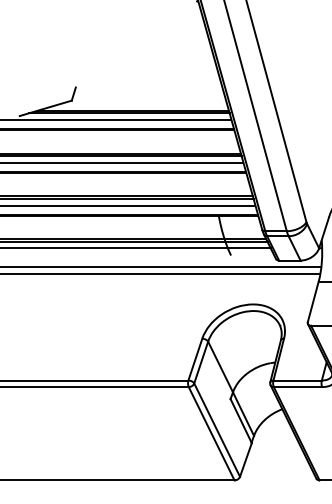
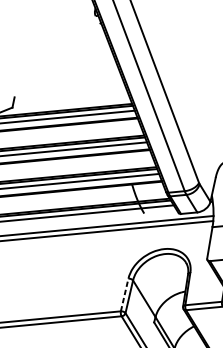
line: (195, 359) -> (124, 294), solid -> dashed

